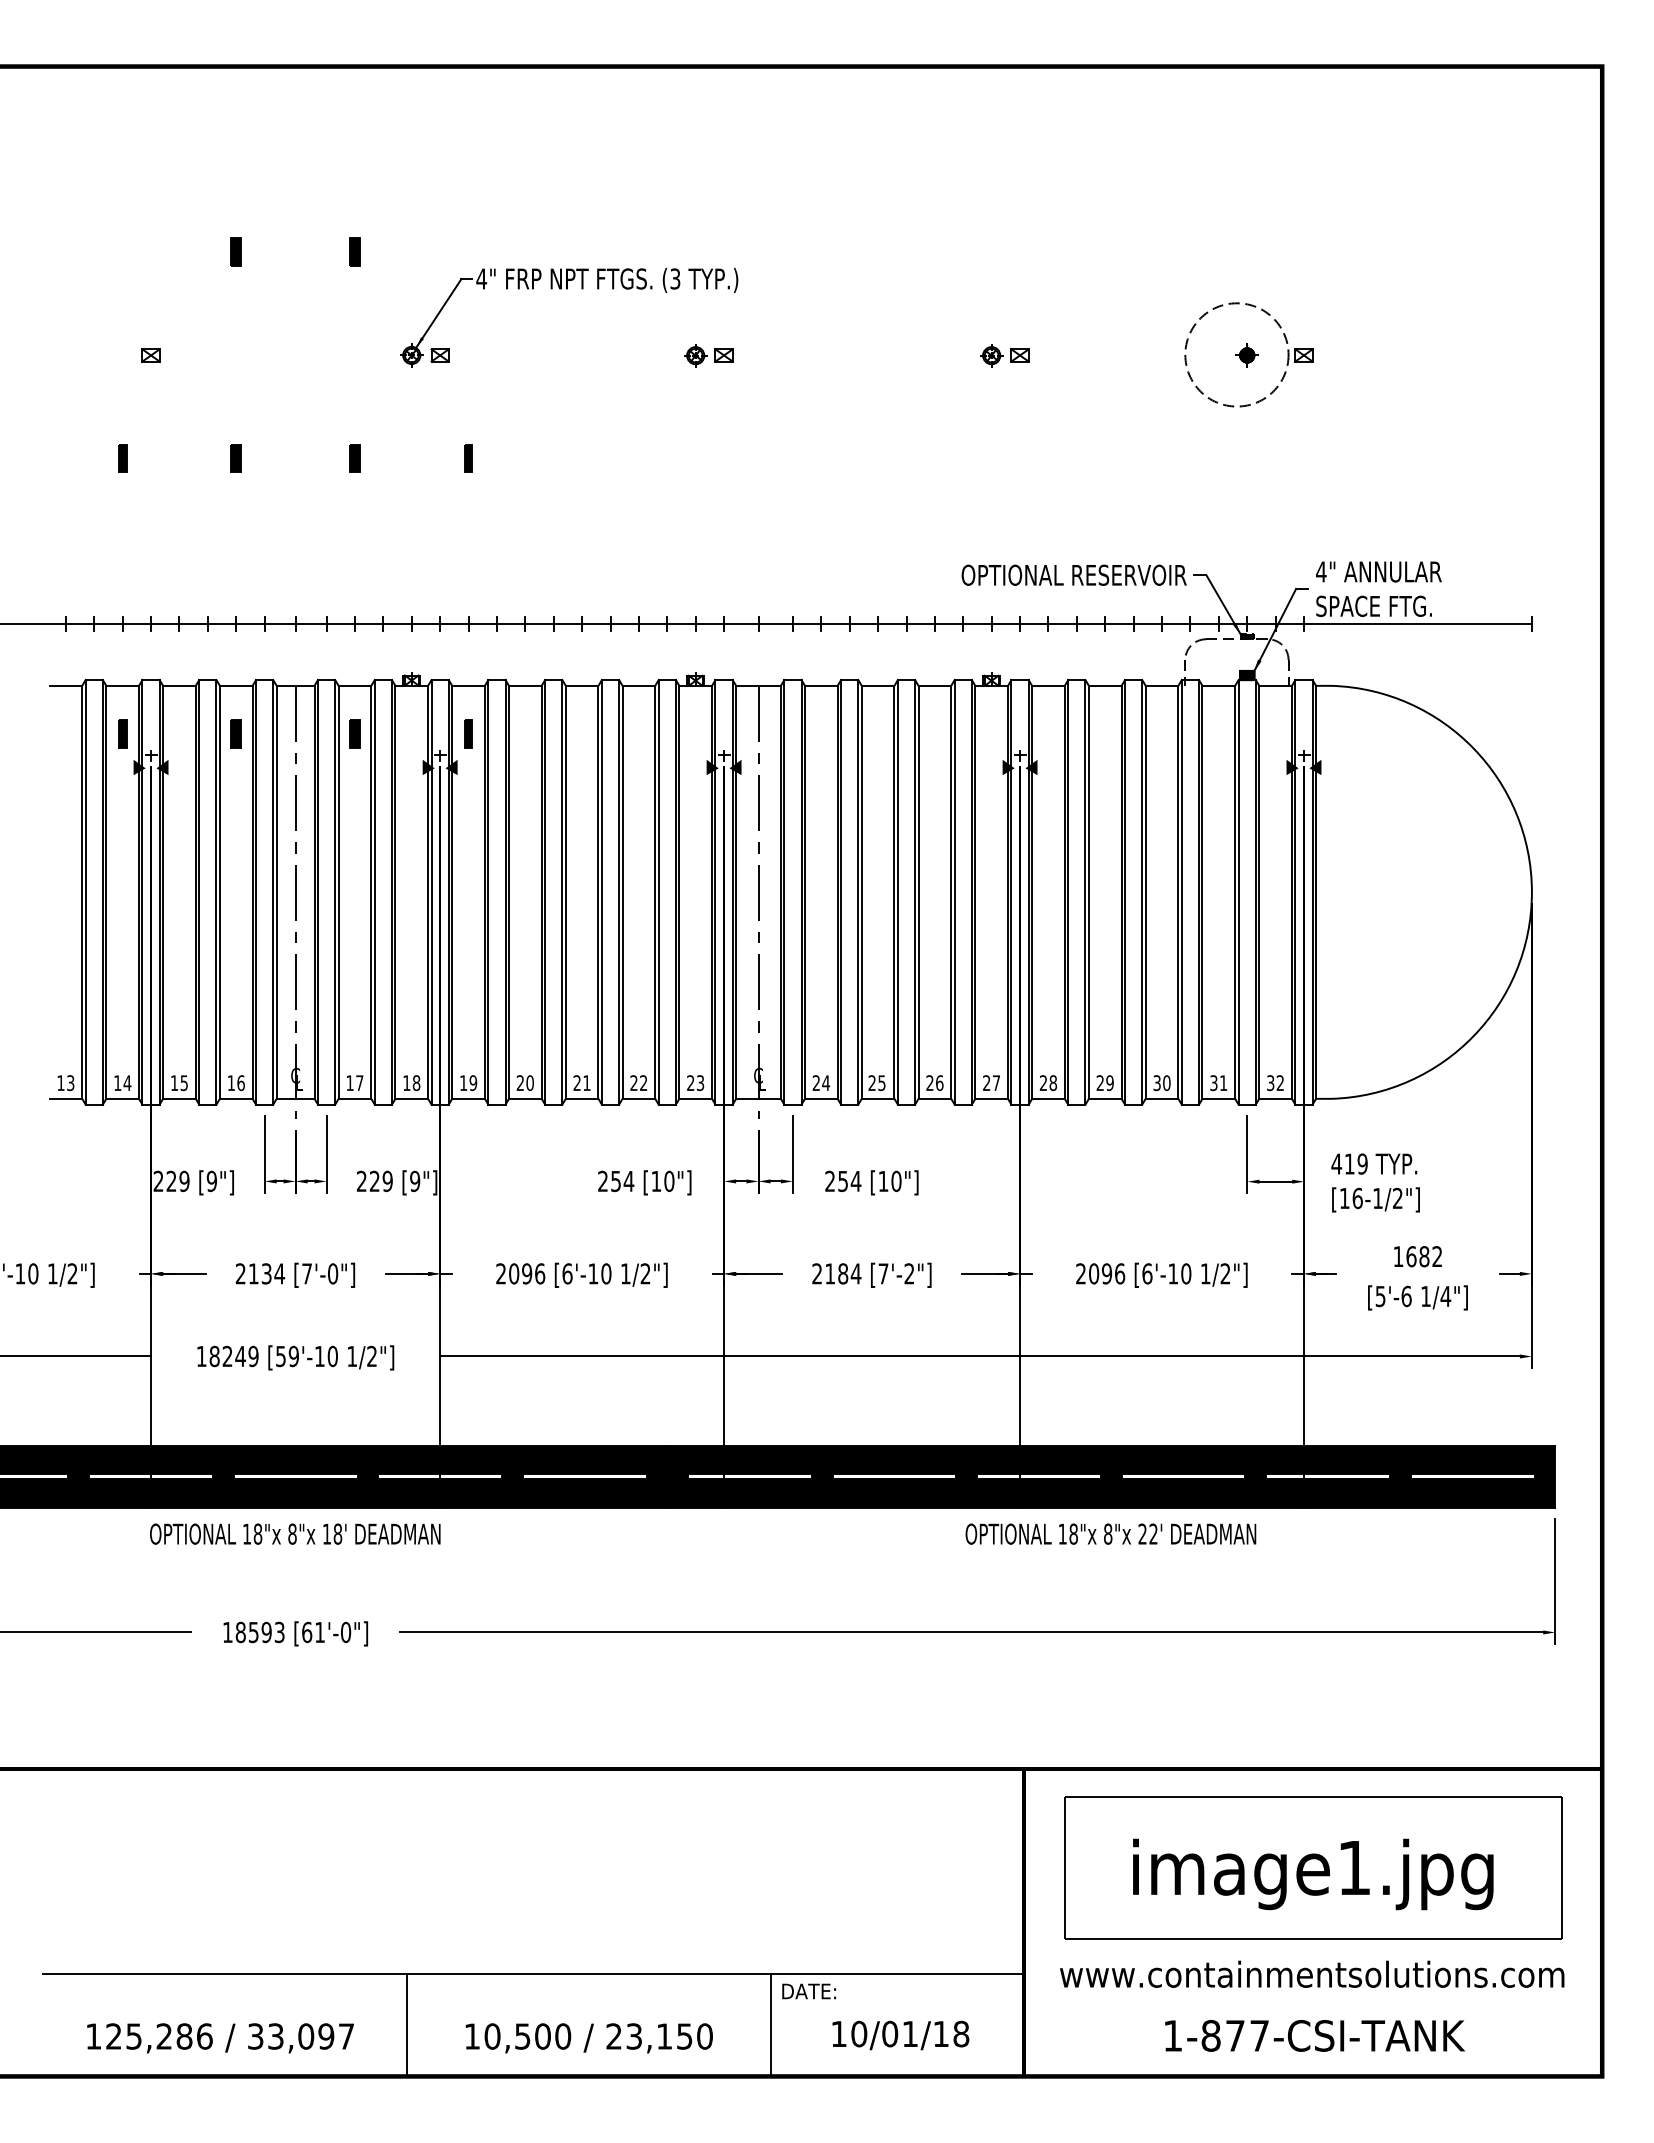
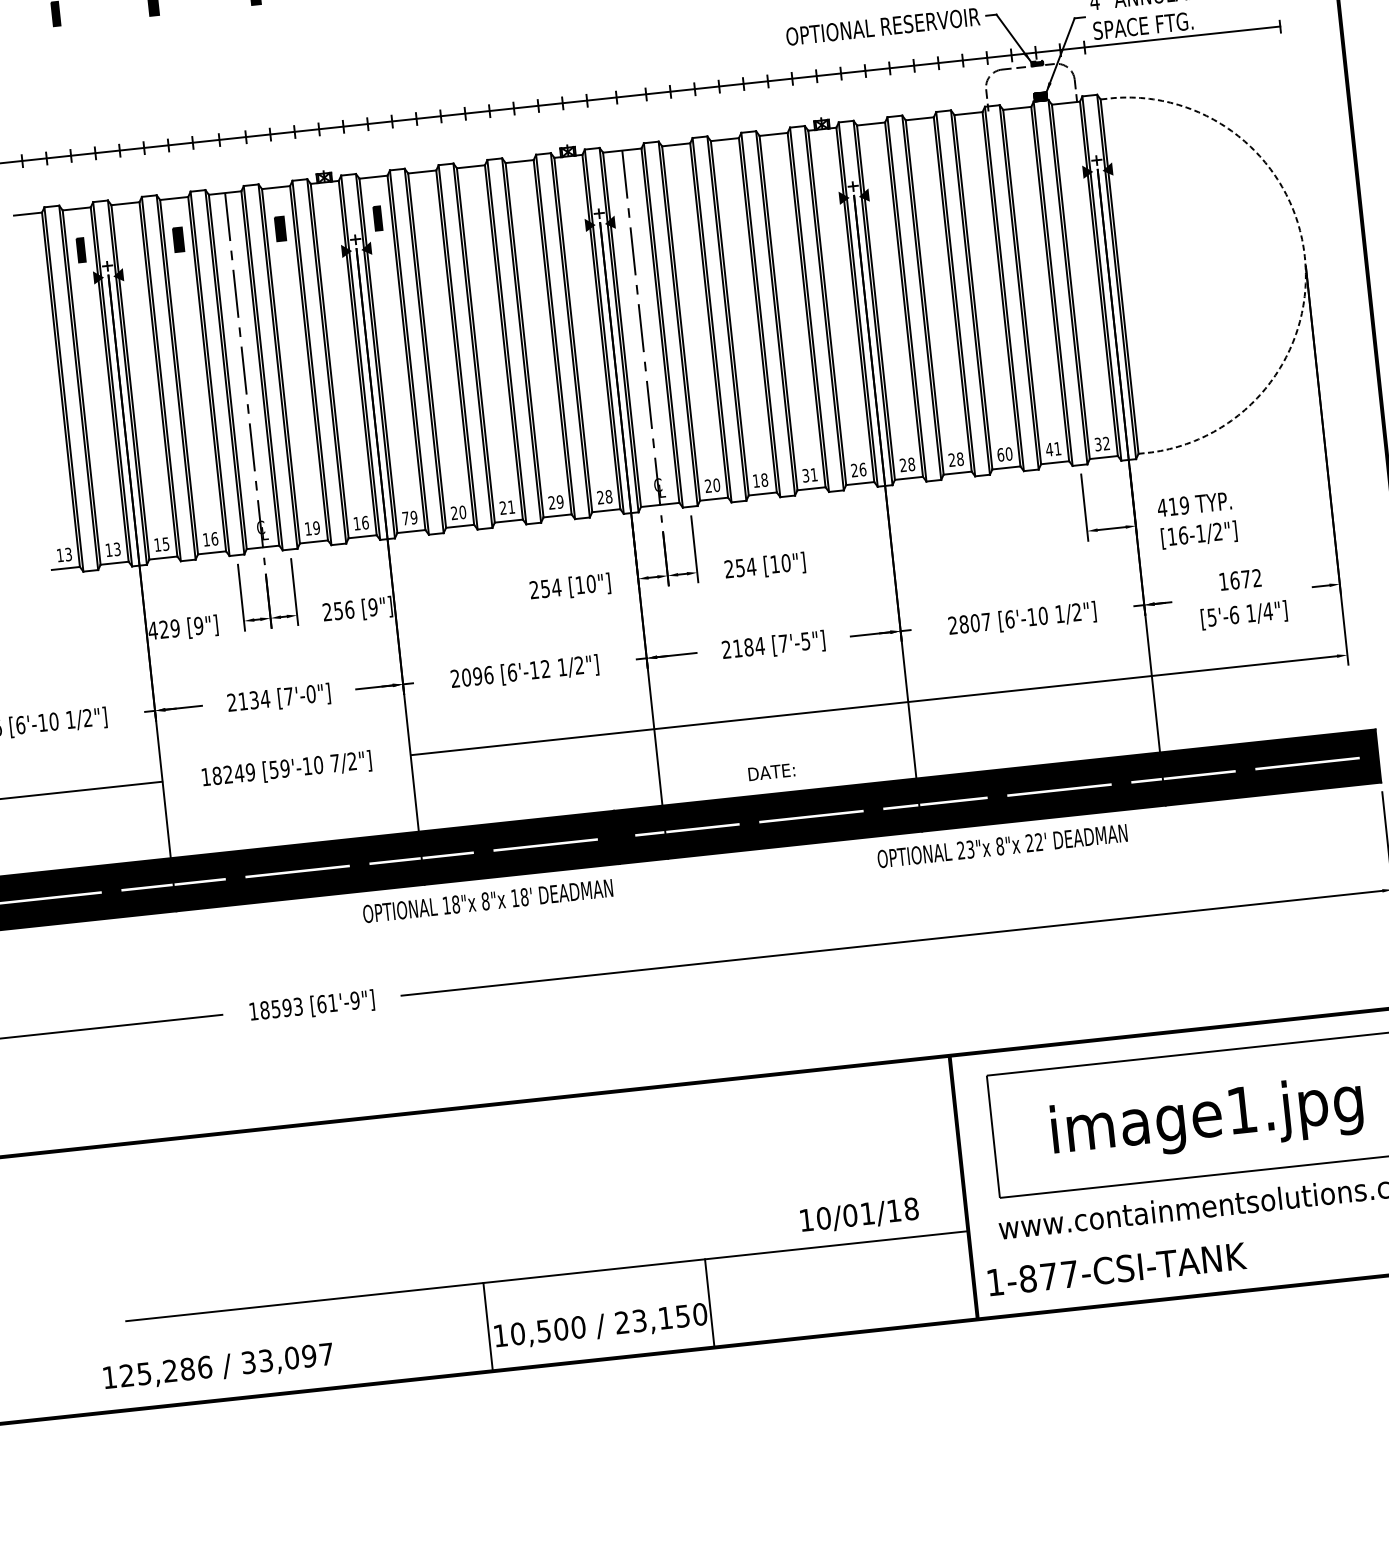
line: (1531, 892) -> (1304, 257), solid -> dashed
text: (416, 1082) -> (365, 522), 18 -> 16
text: (463, 1082) -> (405, 517), 19 -> 79
text: (127, 1083) -> (117, 549), 14 -> 13
text: (359, 1083) -> (316, 528), 17 -> 19
text: (643, 1083) -> (560, 502), 22 -> 29
text: (700, 1083) -> (608, 497), 23 -> 28
text: (826, 1083) -> (717, 485), 24 -> 20
text: (876, 1083) -> (760, 480), 25 -> 18
text: (934, 1083) -> (809, 475), 26 -> 31
text: (996, 1083) -> (862, 469), 27 -> 26
text: (1109, 1083) -> (959, 459), 29 -> 28
text: (1156, 1083) -> (1000, 455), 30 -> 60
text: (1213, 1083) -> (1049, 450), 31 -> 41
text: (158, 1180) -> (152, 630), 229 -> 429
text: (381, 1181) -> (344, 610), 229 -> 256
text: (1424, 1256) -> (1246, 579), 1682 -> 1672
text: (606, 1273) -> (545, 668), [6'-10 -> [6'-12
text: (909, 1273) -> (805, 640), [7'-2"] -> [7'-5"]
text: (1107, 1273) -> (975, 622), 2096 -> 2807
text: (351, 1356) -> (334, 763), 1/2"] -> 7/2"]
text: (295, 1533) -> (488, 900), moved
text: (1067, 1533) -> (965, 849), 18"x -> 23"x
text: (345, 1632) -> (354, 1000), [61'-0"] -> [61'-9"]
text: (808, 1991) -> (771, 772), moved
line: (407, 2024) -> (488, 1326), moved
line: (771, 2024) -> (709, 1302), moved
text: (900, 2035) -> (859, 1215), moved
text: (1314, 2035) -> (1116, 1269), moved
text: (220, 2038) -> (218, 1367), moved

